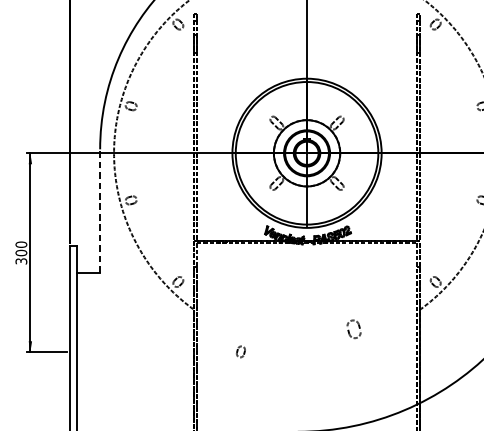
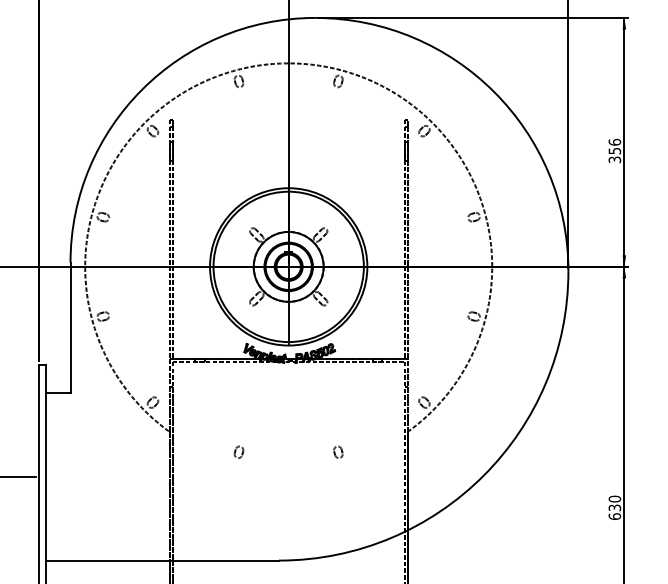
line: (100, 210) -> (70, 327), dashed -> solid
part: (354, 328) -> (338, 451), size x0.62
part: (240, 351) -> (238, 451), moved

